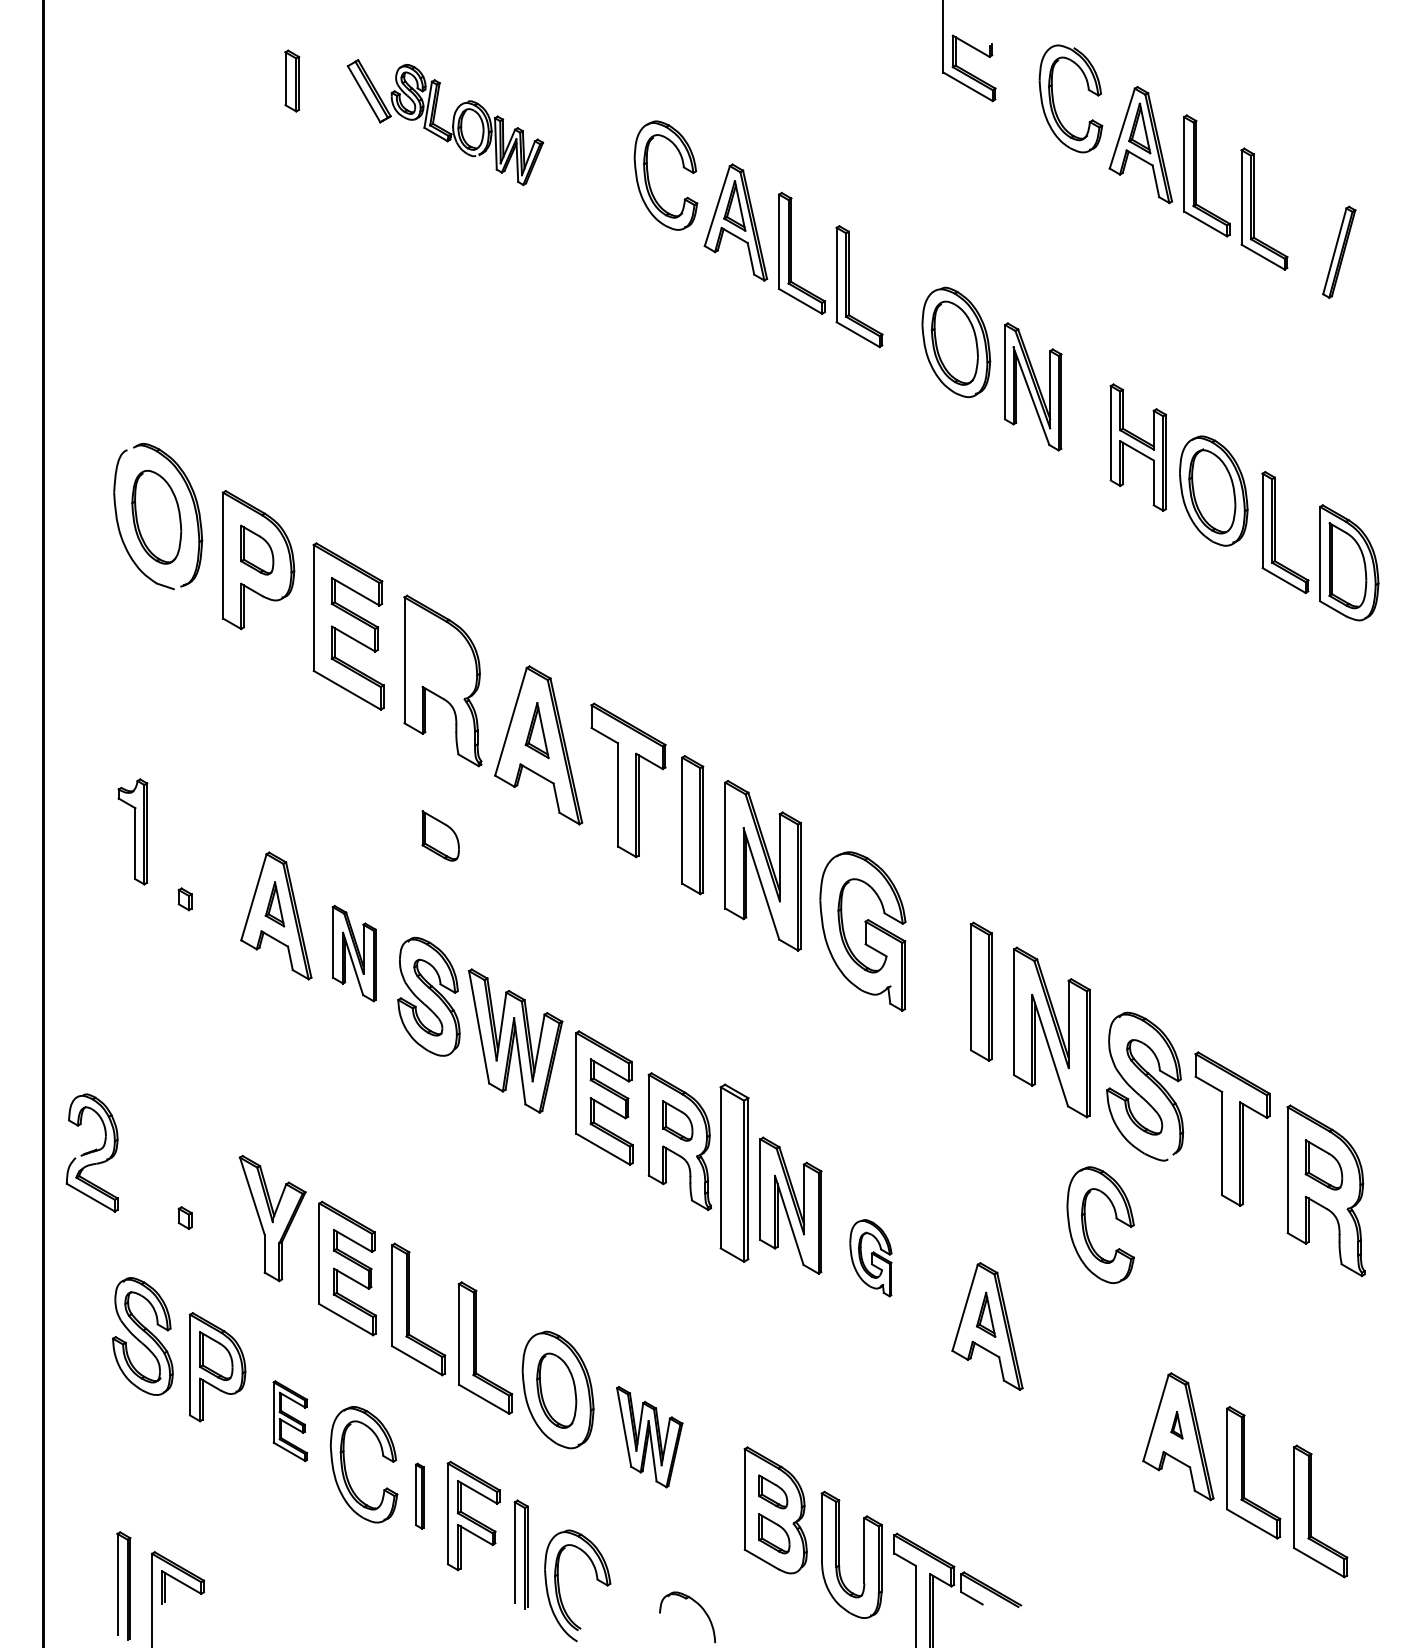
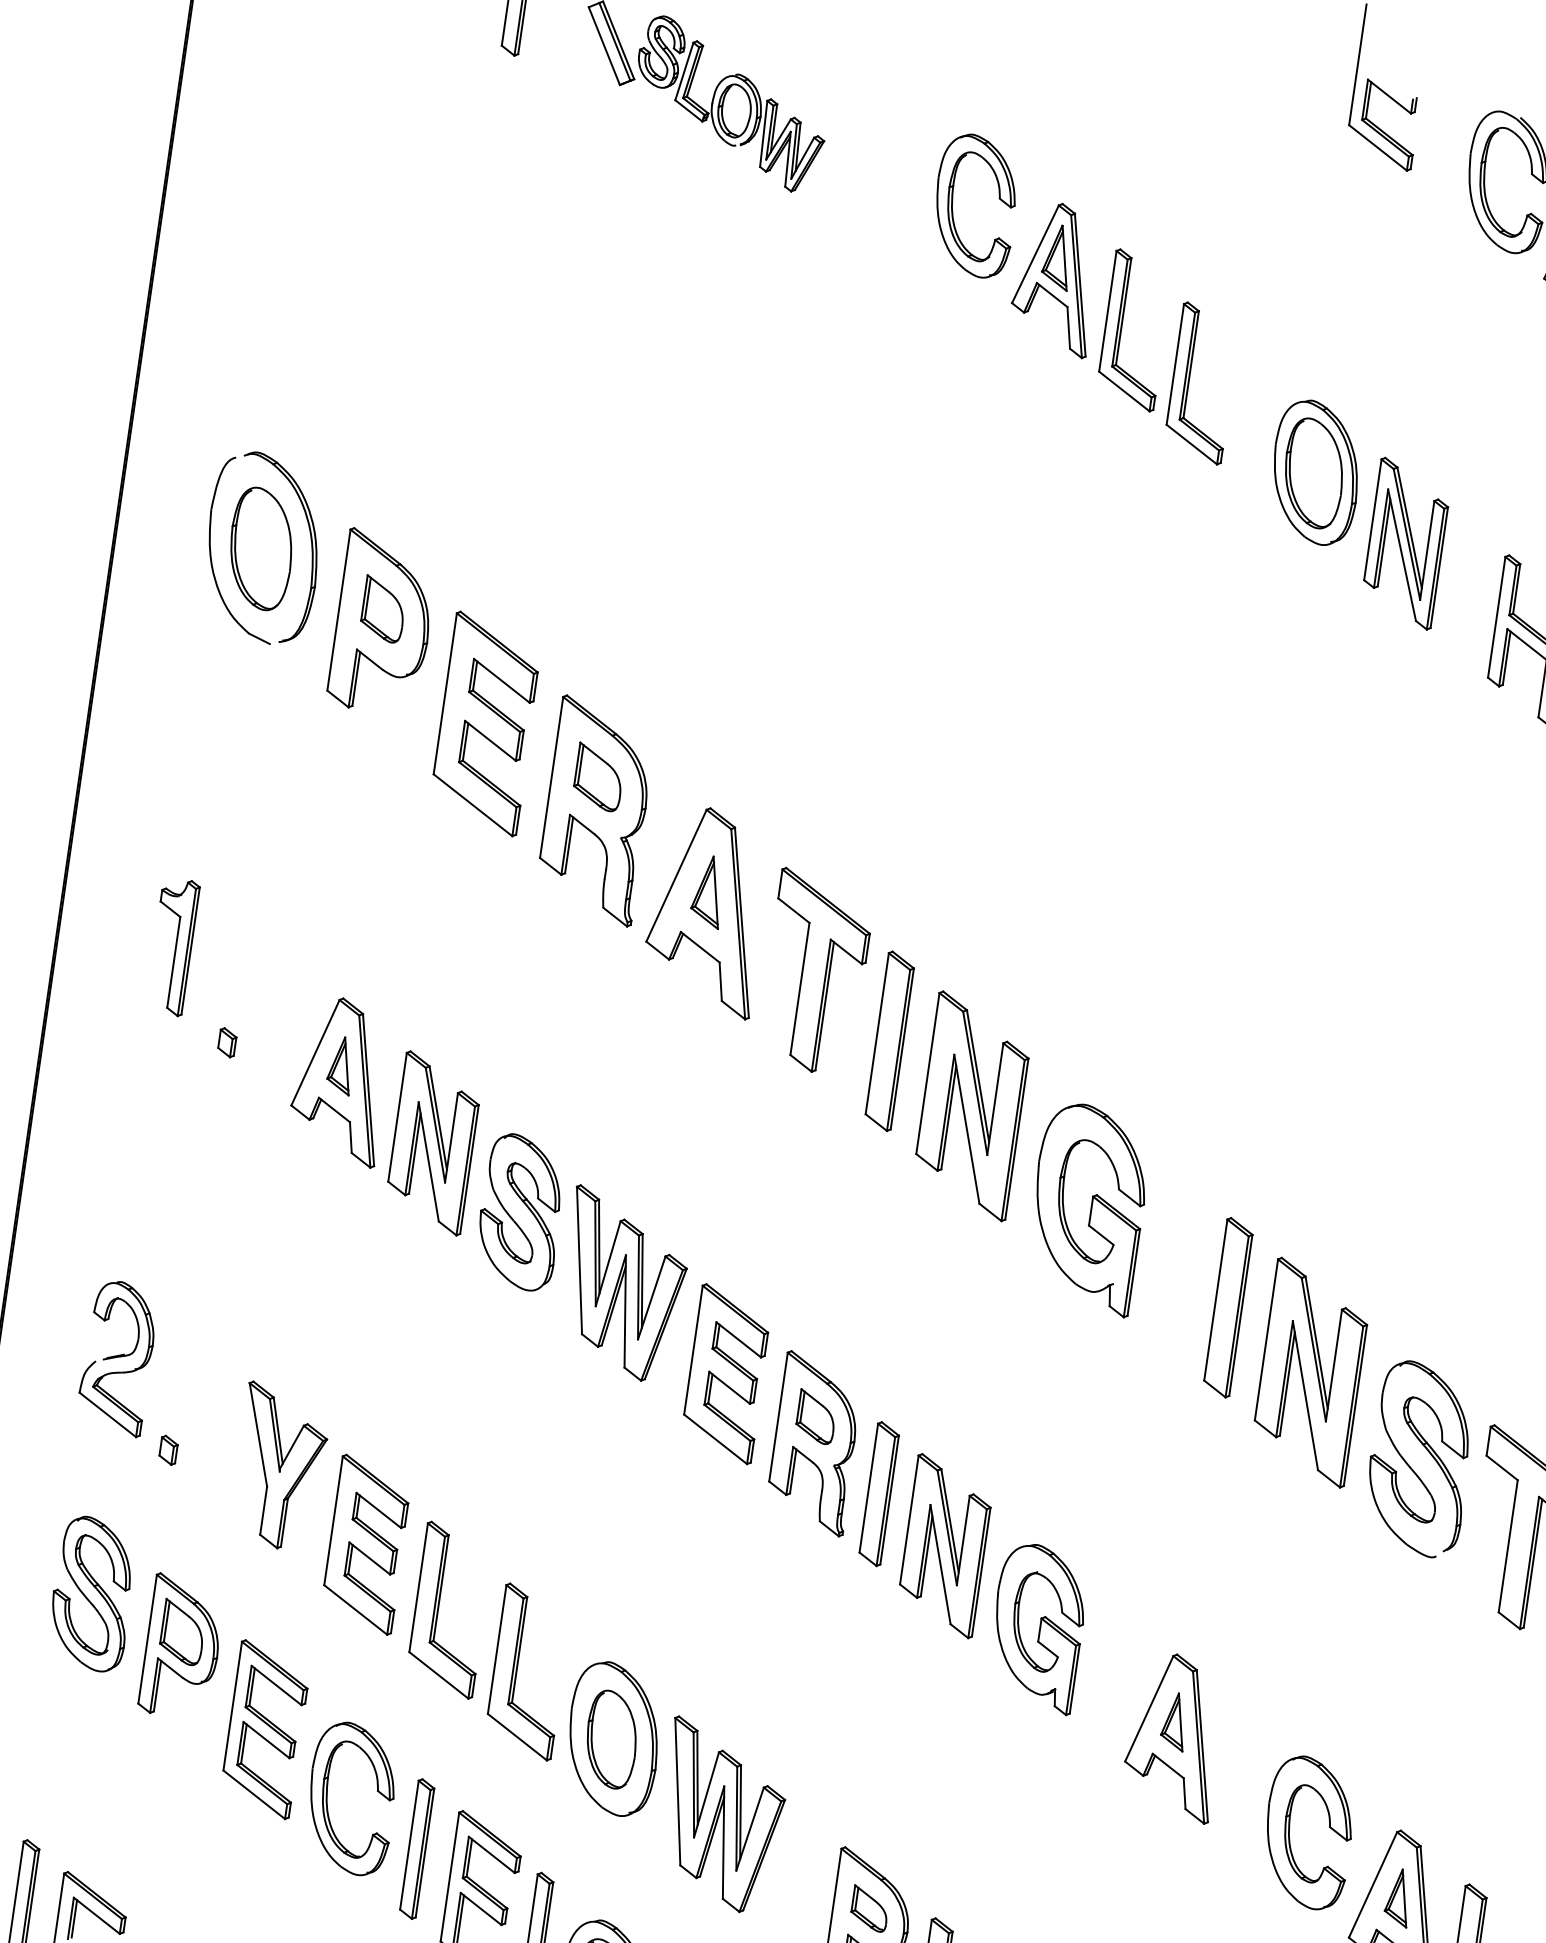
part: (440, 835) -> (598, 776), moved
part: (353, 953) -> (432, 1143), size x1.43
part: (91, 1152) -> (116, 1357), moved
part: (734, 1172) -> (879, 1493), size x0.62
part: (1087, 1229) -> (1290, 1835), moved
part: (870, 1257) -> (1037, 1627), size x1.67
part: (290, 1420) -> (265, 1728), size x1.67
part: (1176, 1425) -> (1397, 1898), size x1.67
part: (649, 1436) -> (721, 1815), size x1.43
part: (419, 1496) -> (416, 1849), size x1.67

